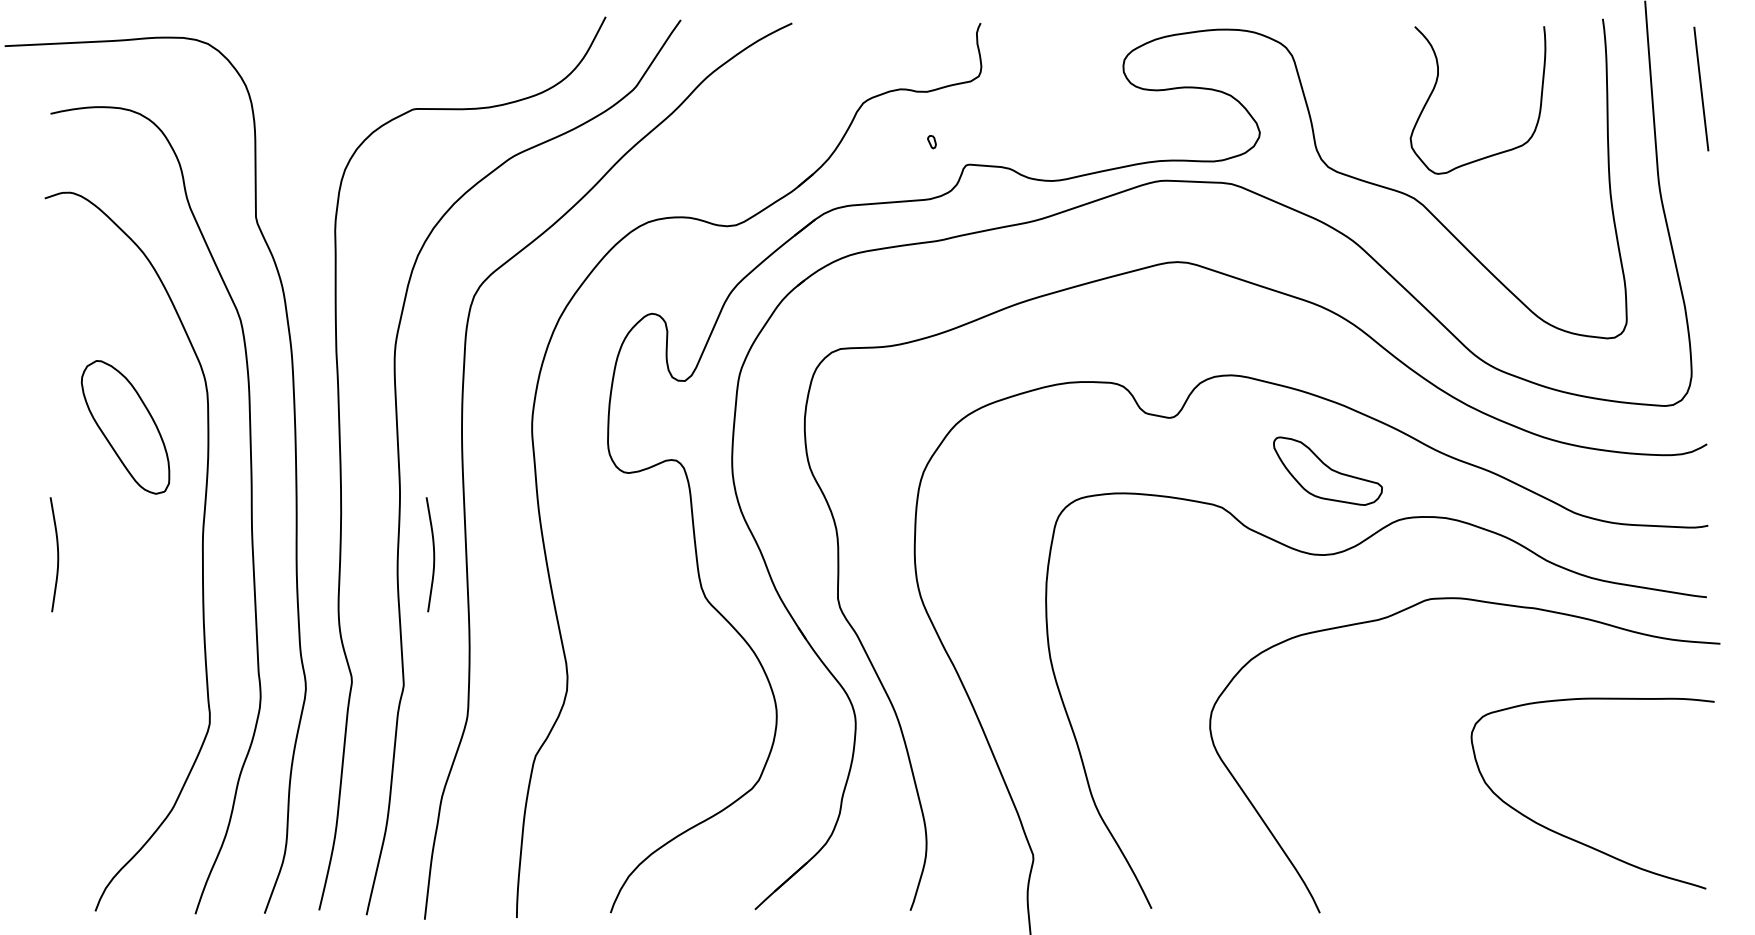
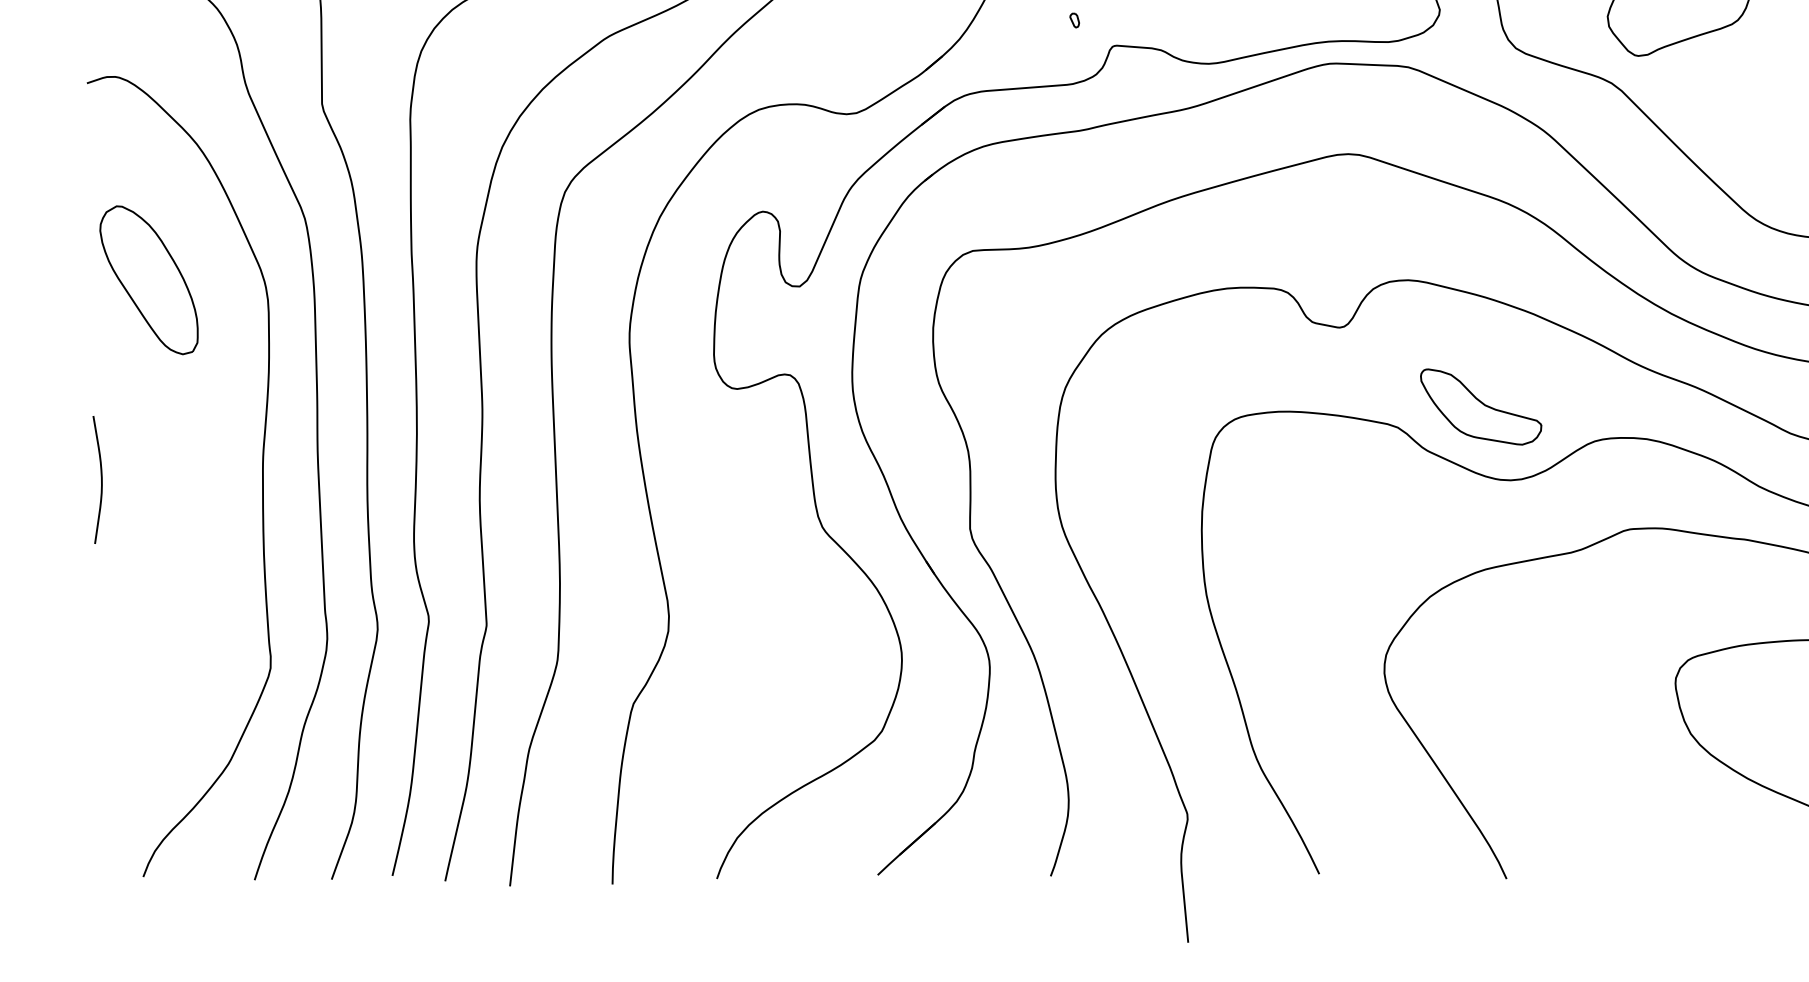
part: (125, 427) -> (148, 280), moved
part: (1327, 470) -> (1480, 406), moved
curve: (433, 554) -> (519, 479), removed

